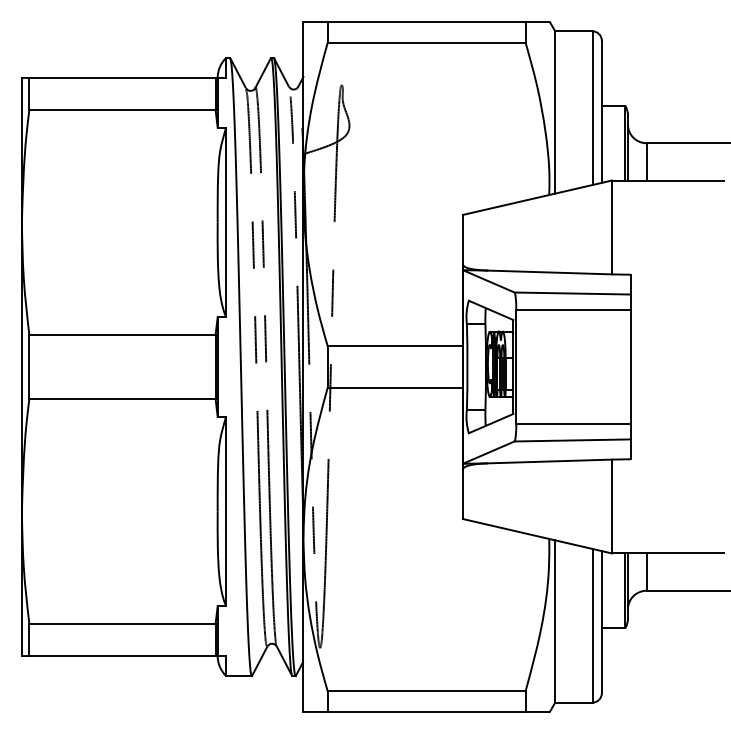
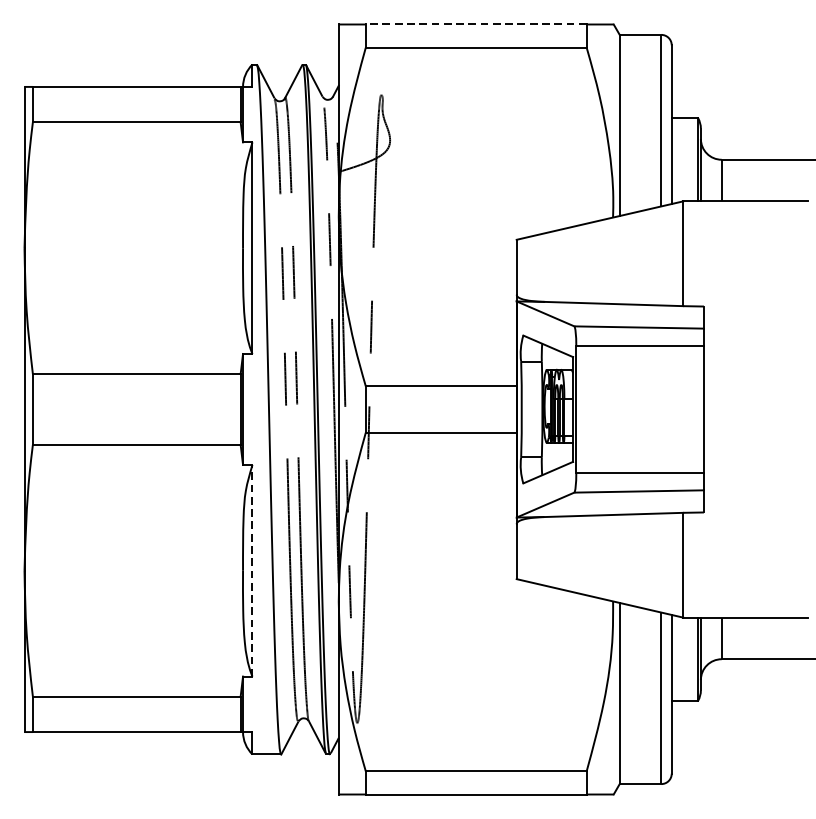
line: (426, 22) -> (476, 25), solid -> dashed
line: (226, 511) -> (252, 570), solid -> dashed

